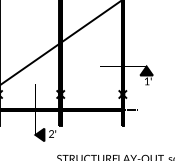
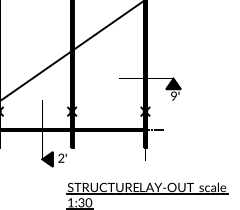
text: (146, 80) -> (173, 95), 1 -> 9

